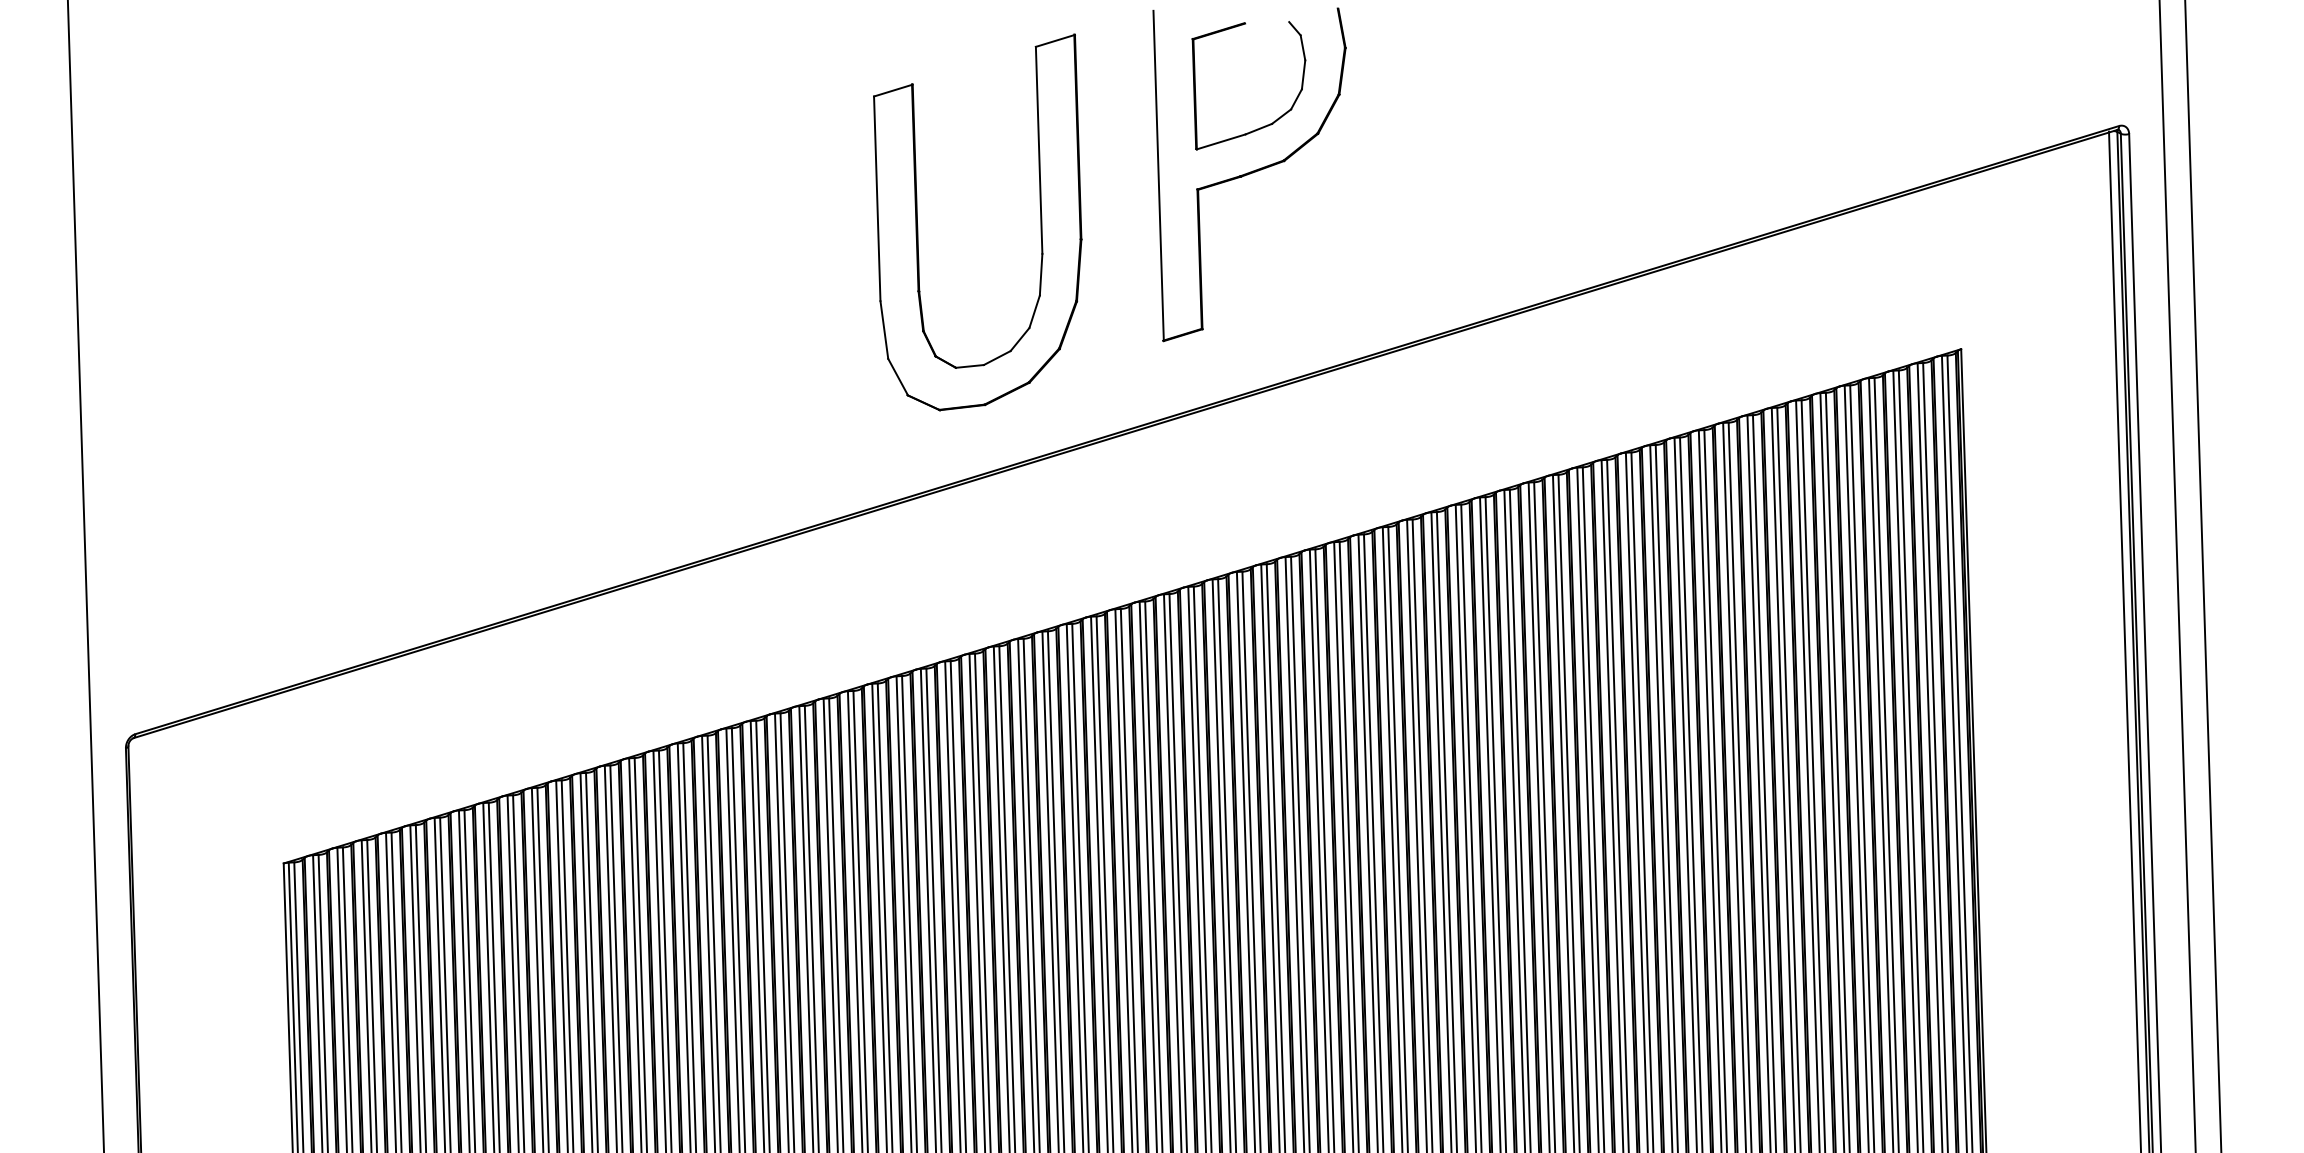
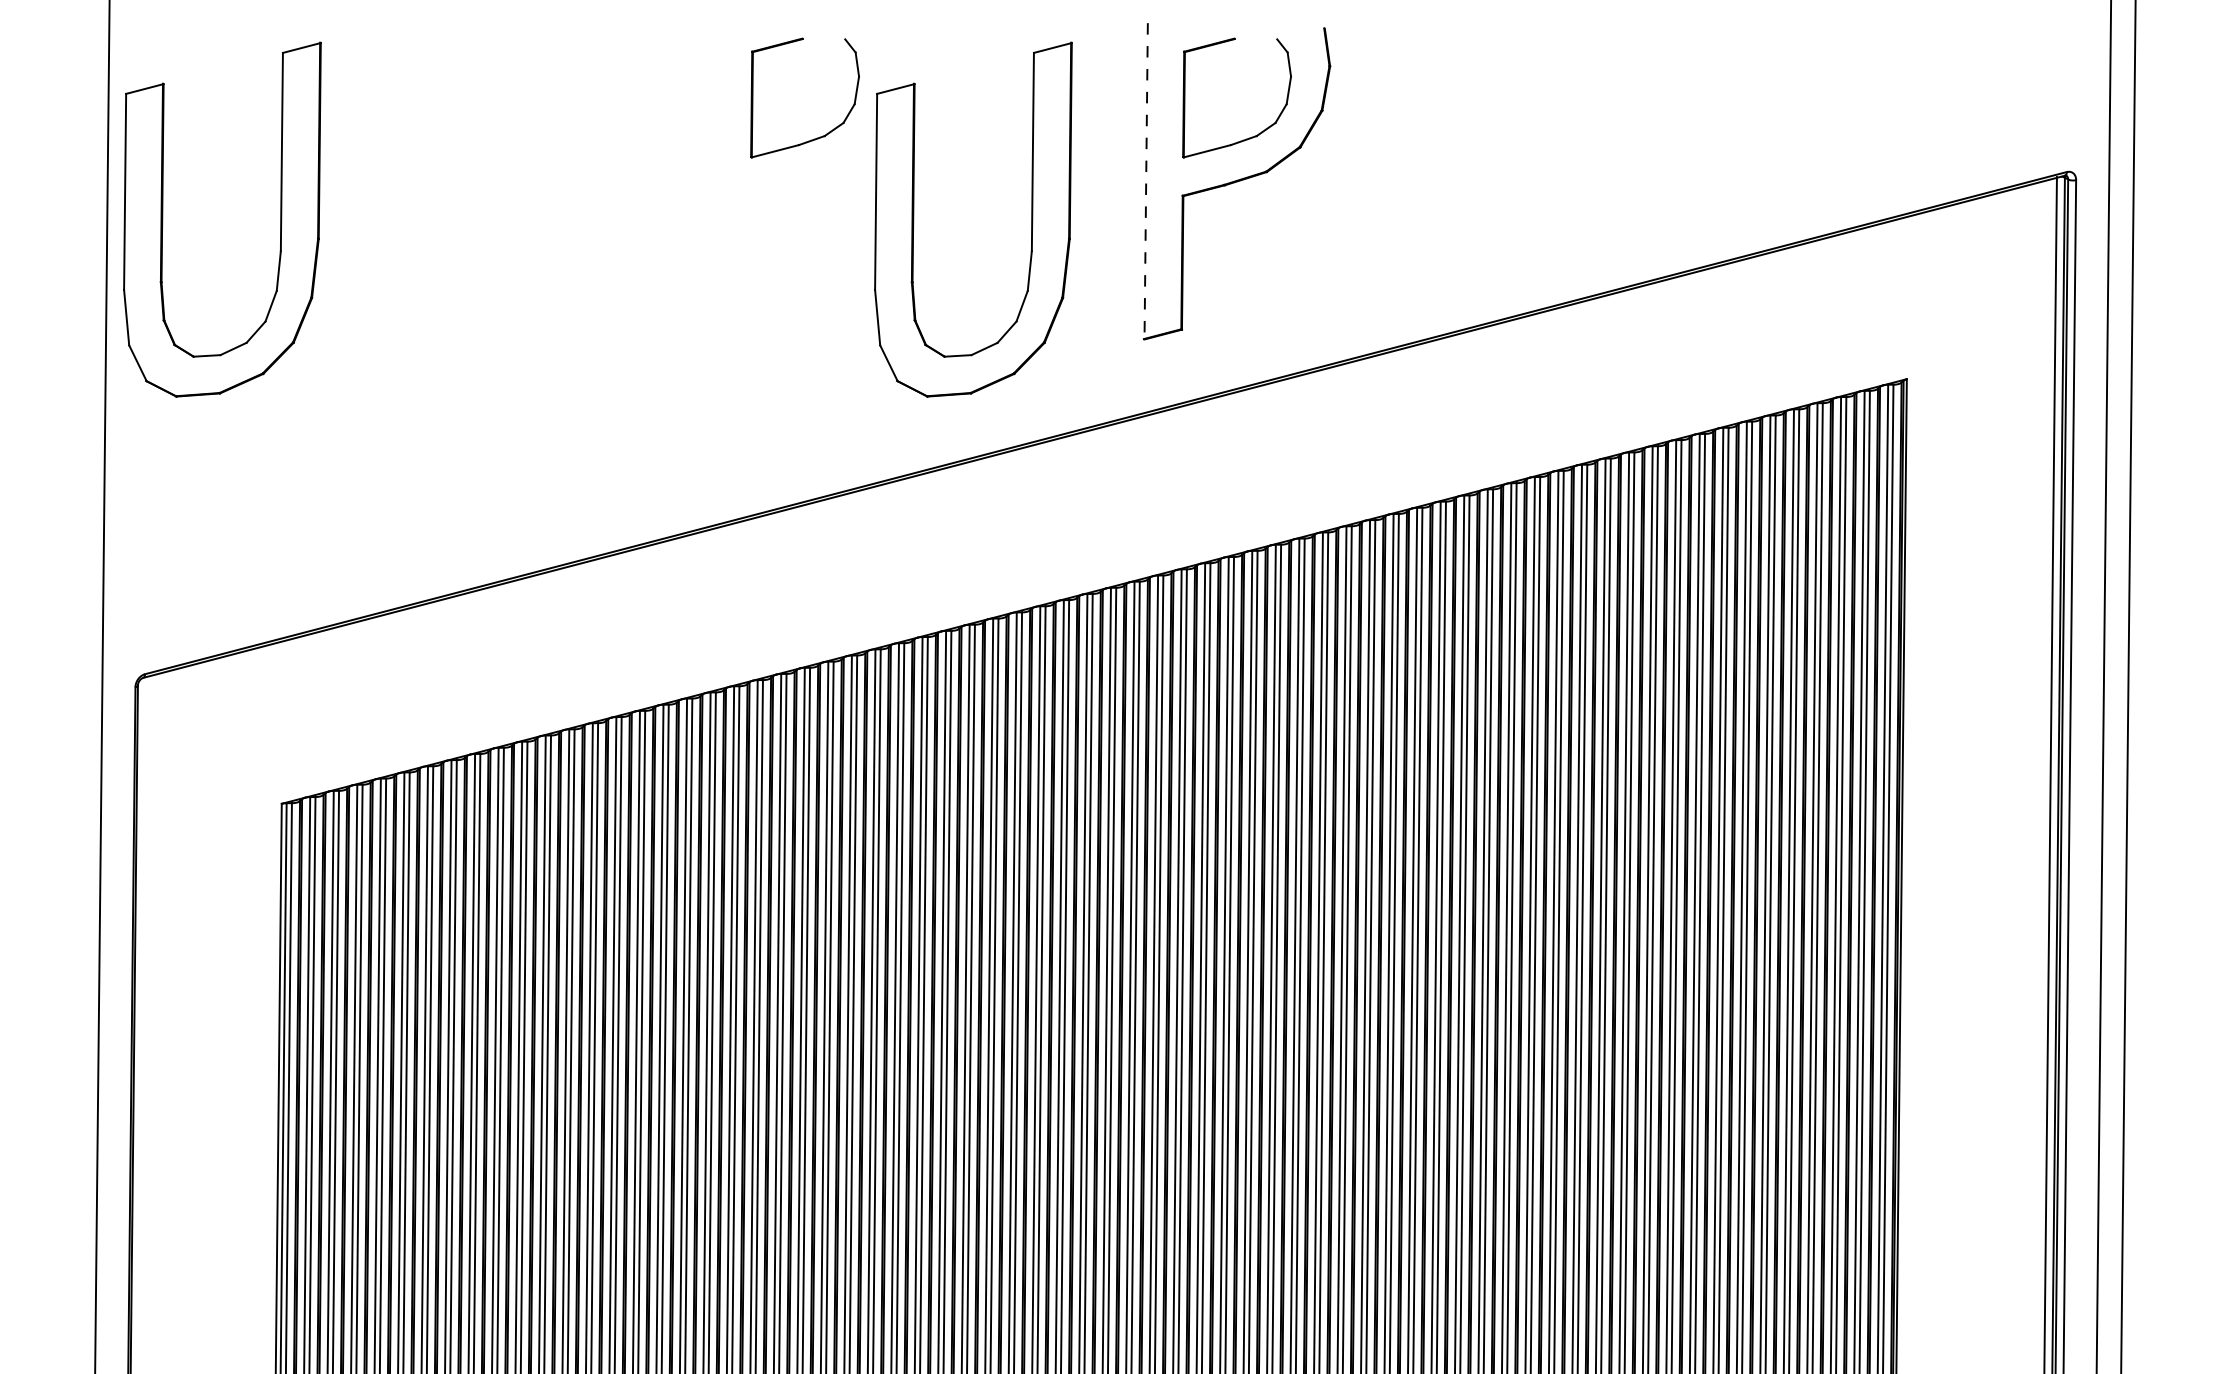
part: (815, 143) -> (819, 136), added
line: (1158, 176) -> (1146, 181), solid -> dashed
part: (256, 253) -> (280, 219), added

